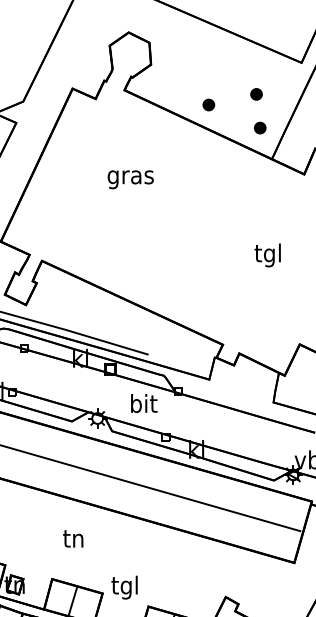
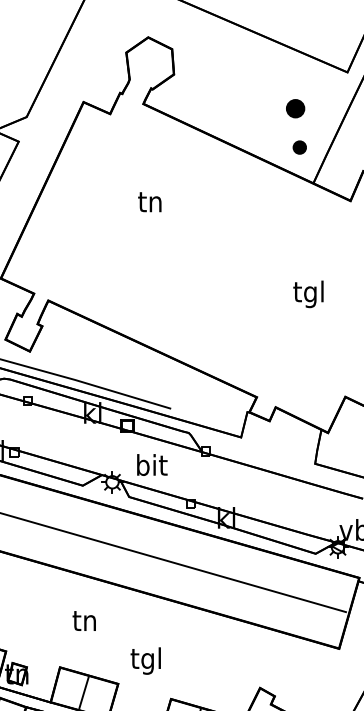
part: (256, 94) -> (295, 108), size x1.4
part: (208, 104) -> (240, 120), removed
text: (130, 177) -> (150, 204), gras -> tn
text: (144, 403) -> (152, 464), moved
text: (124, 587) -> (145, 660), moved

